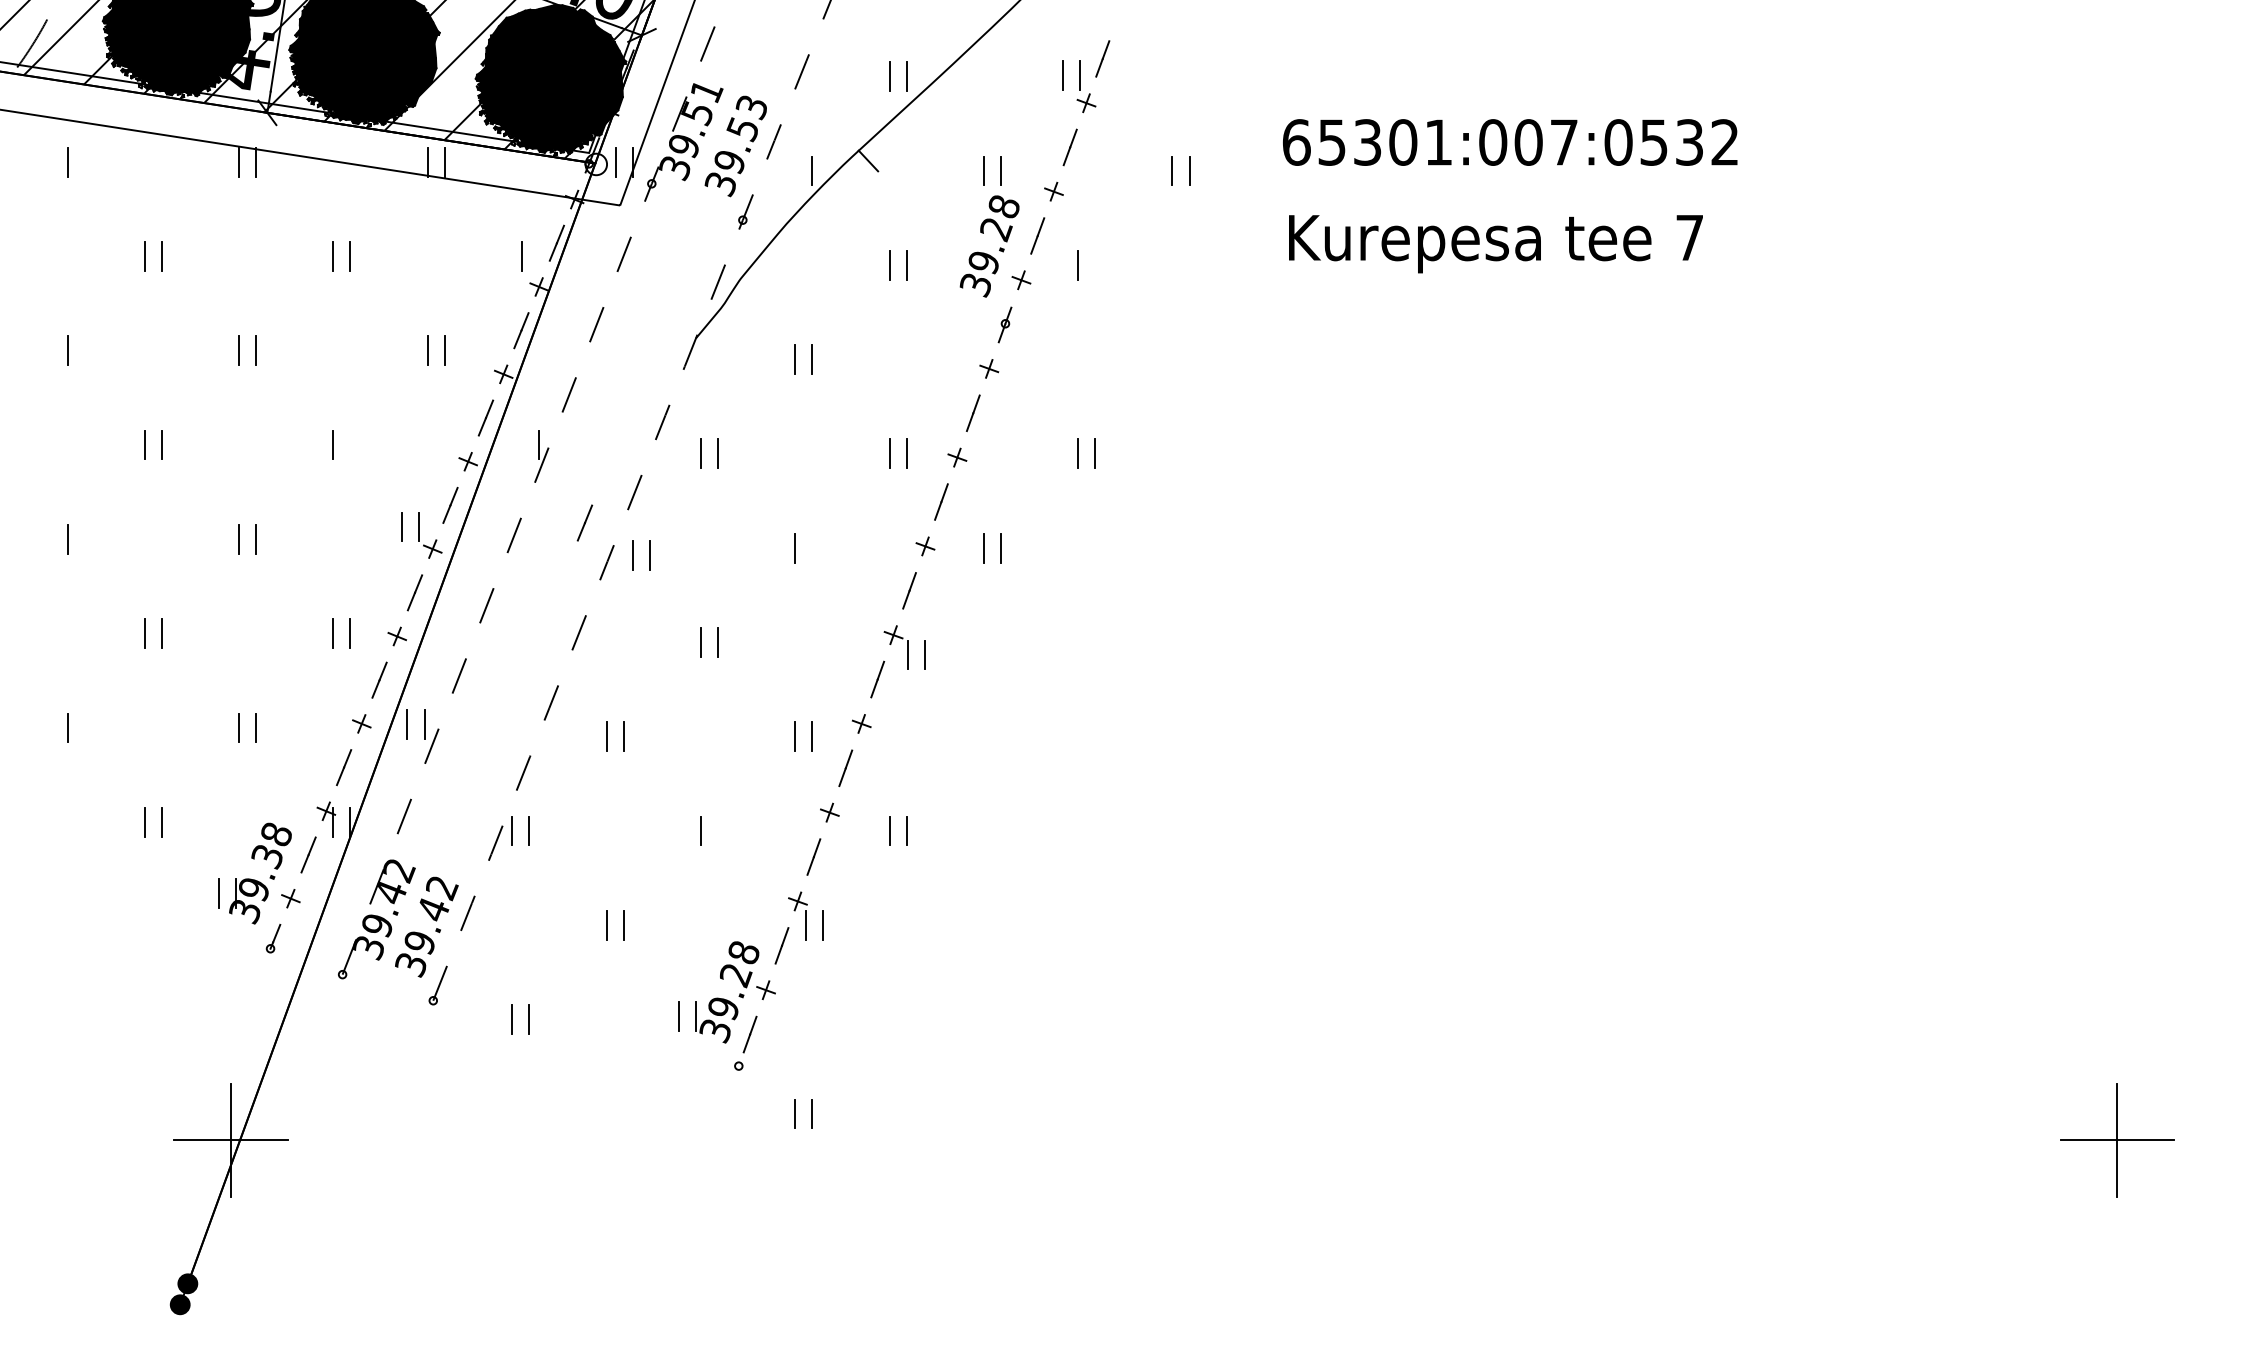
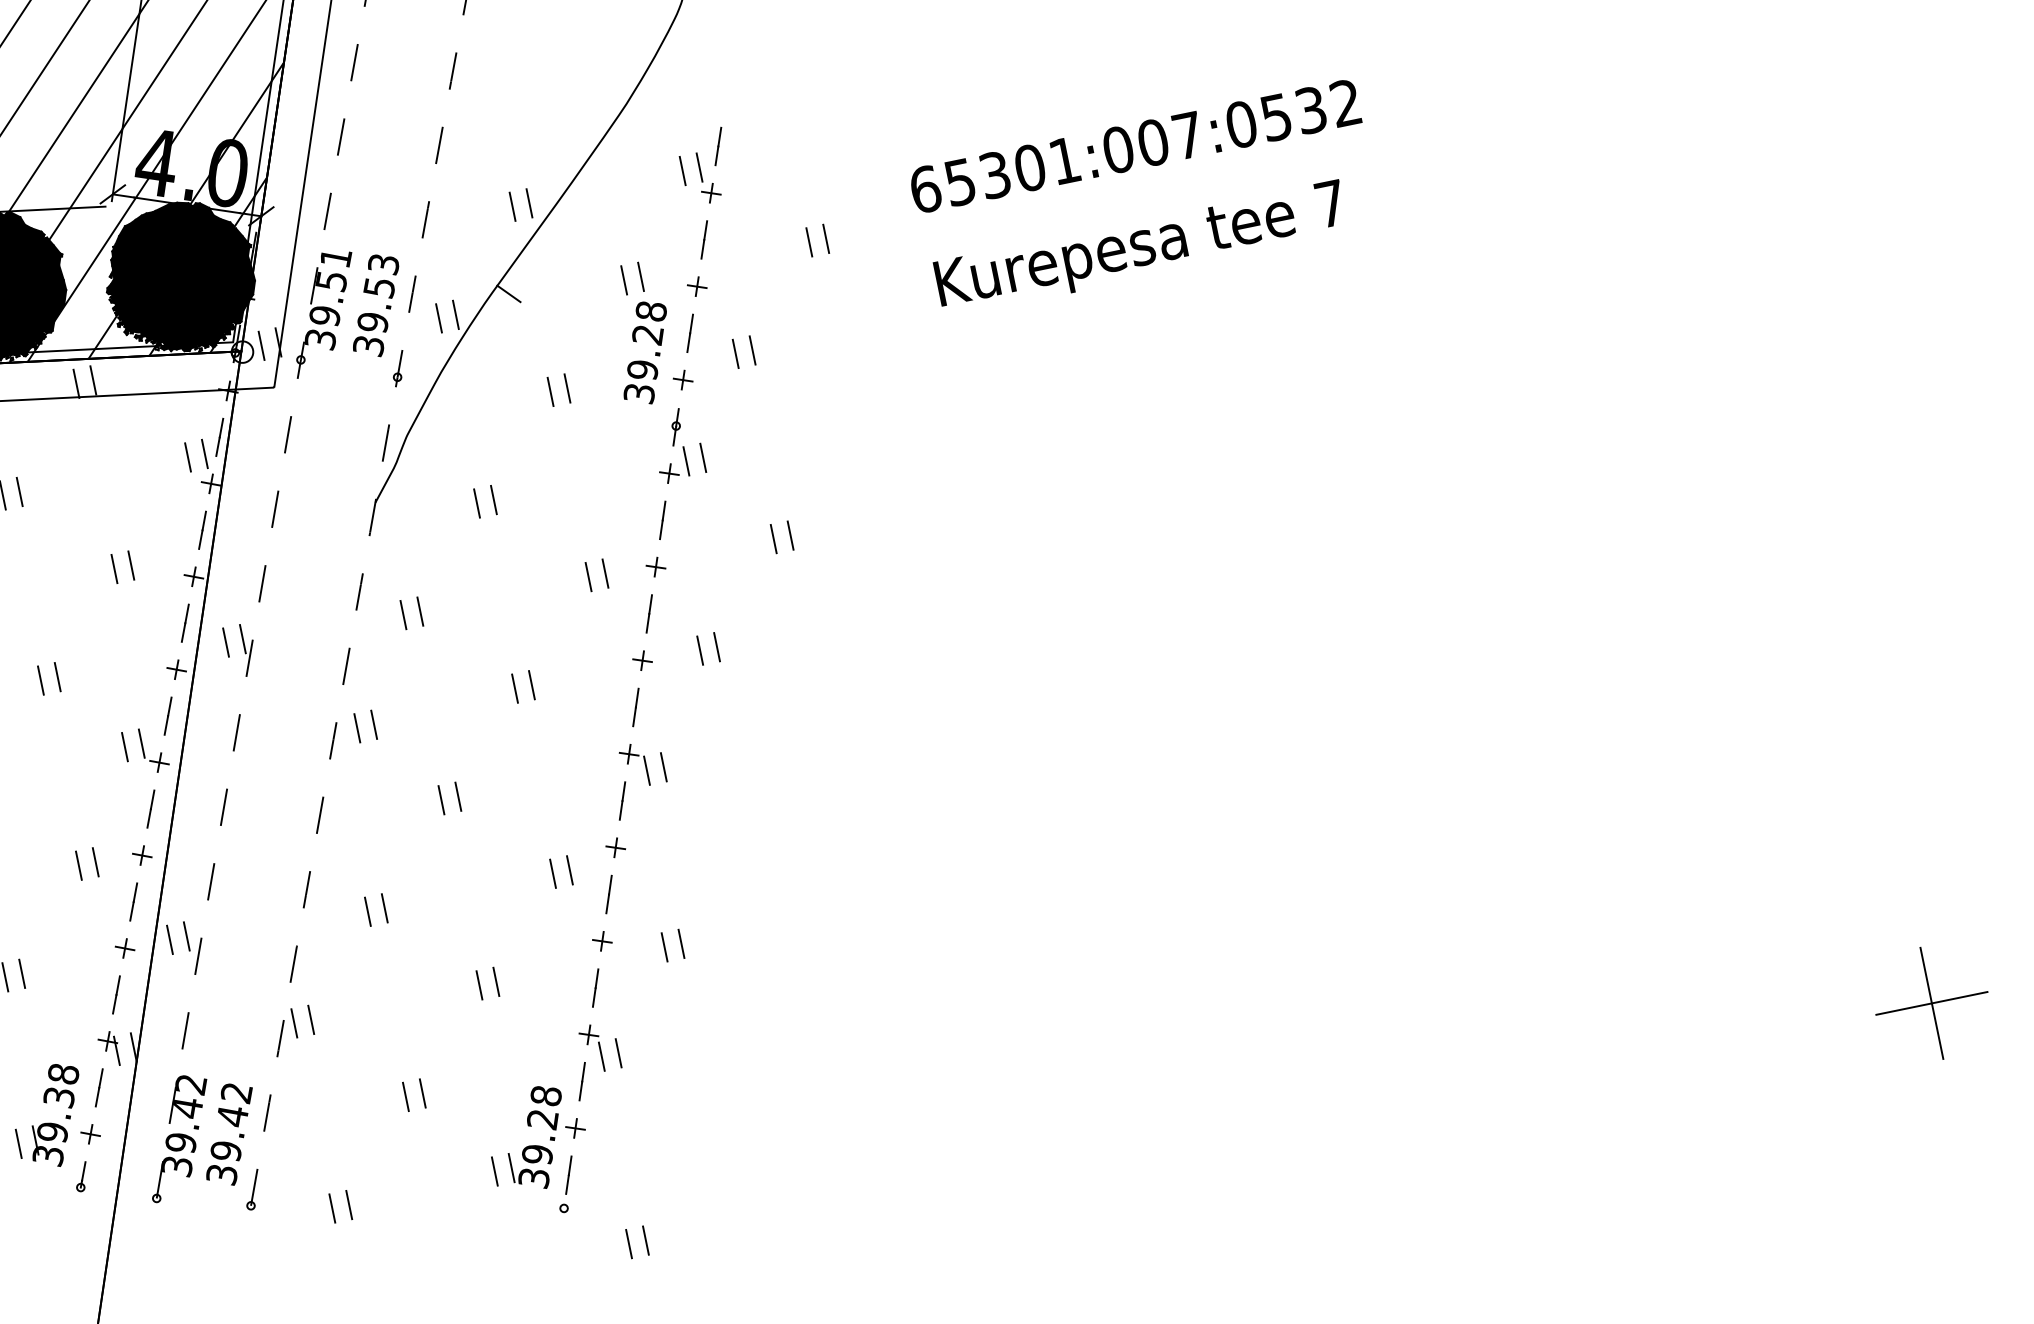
line: (795, 170) -> (439, 317), added
line: (539, 256) -> (205, 453), added
line: (1095, 264) -> (752, 349), added
line: (1008, 359) -> (686, 460), added
line: (1025, 360) -> (703, 458), added
line: (350, 444) -> (57, 676), added
line: (521, 444) -> (225, 642), added
line: (584, 522) -> (303, 705), removed
line: (812, 547) -> (531, 684), added
line: (718, 830) -> (496, 981), added

